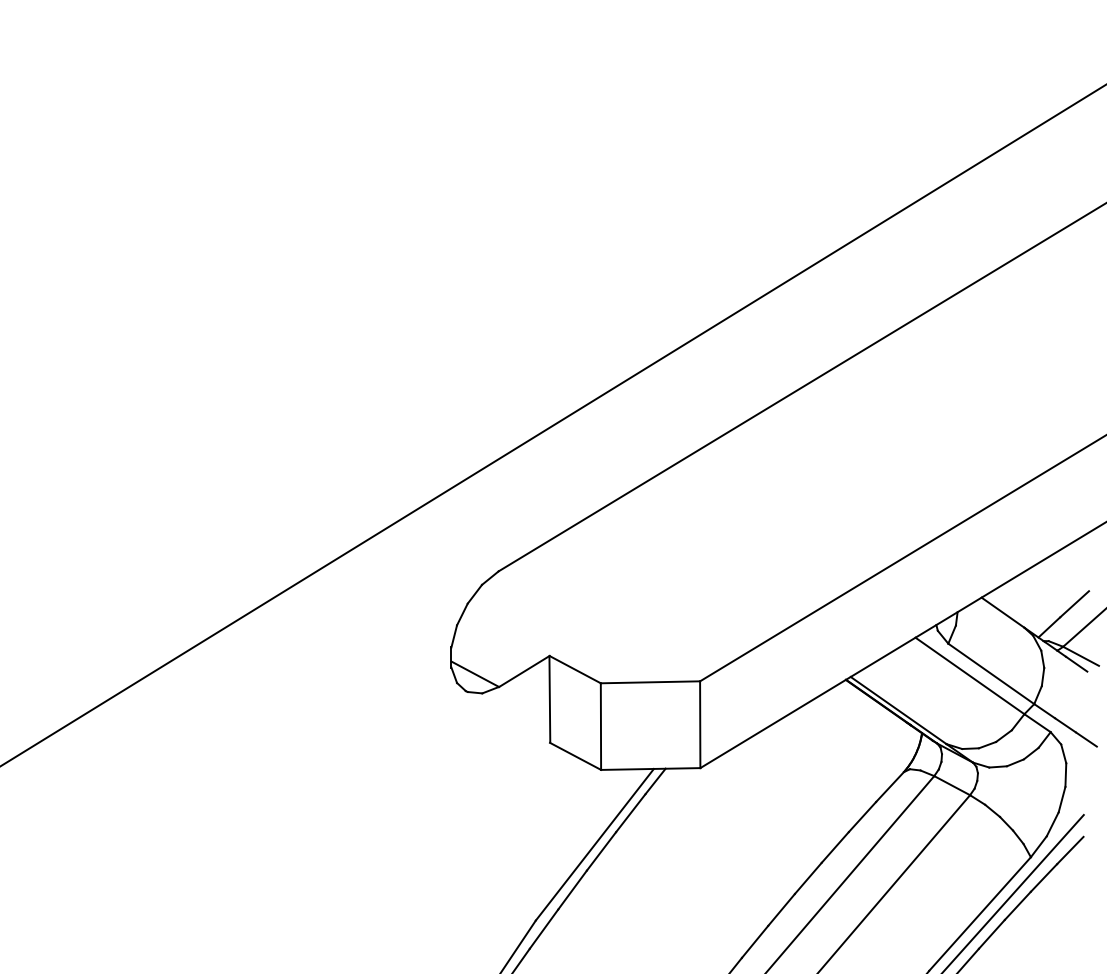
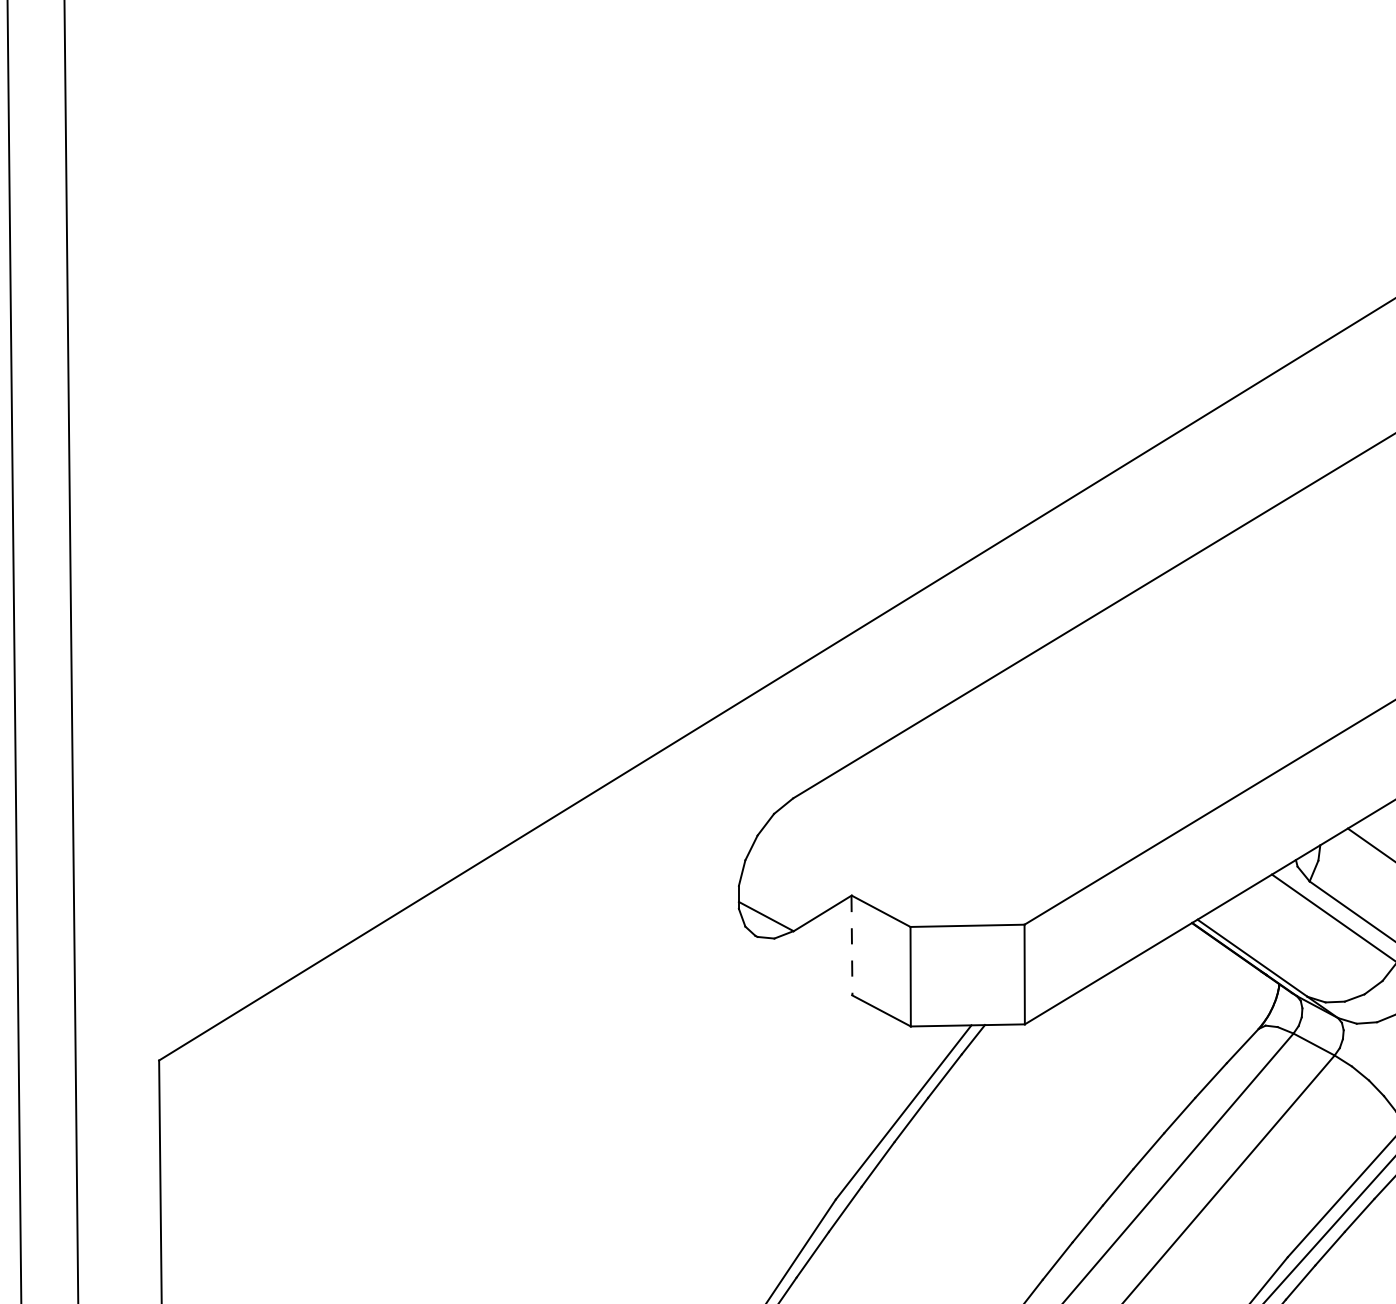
line: (549, 699) -> (851, 945), solid -> dashed

